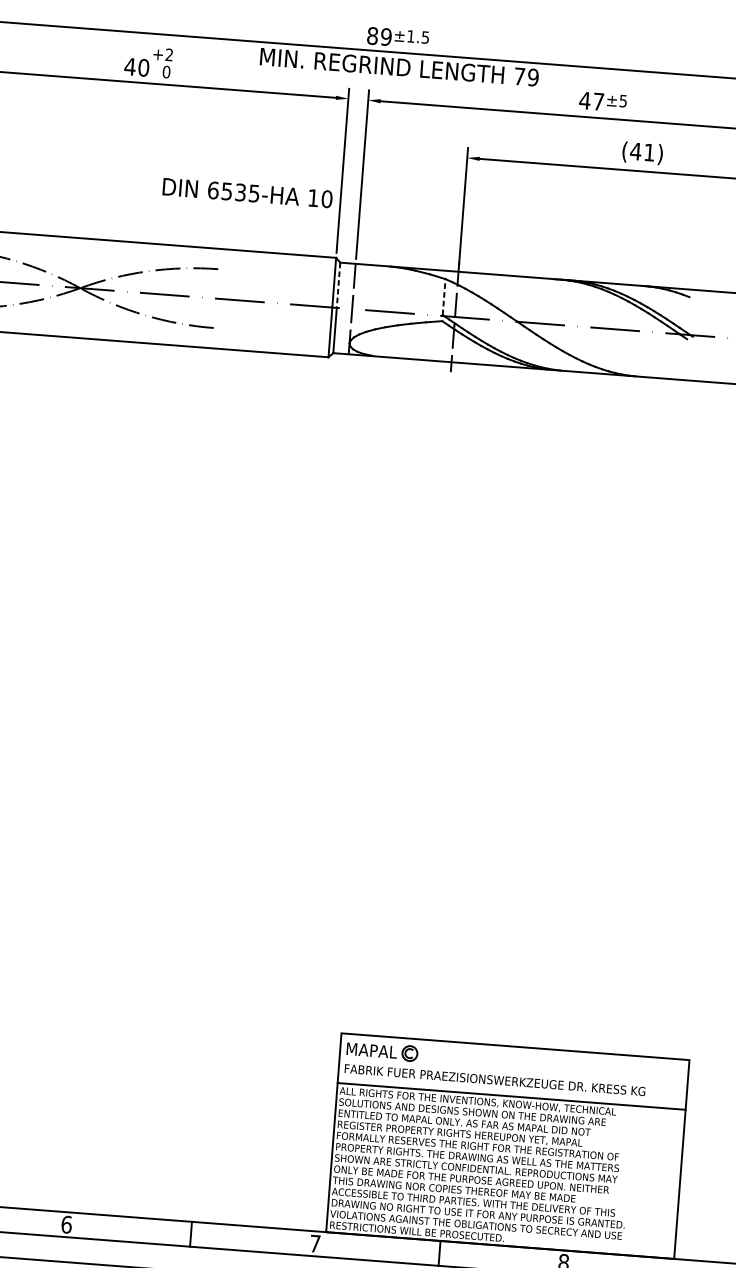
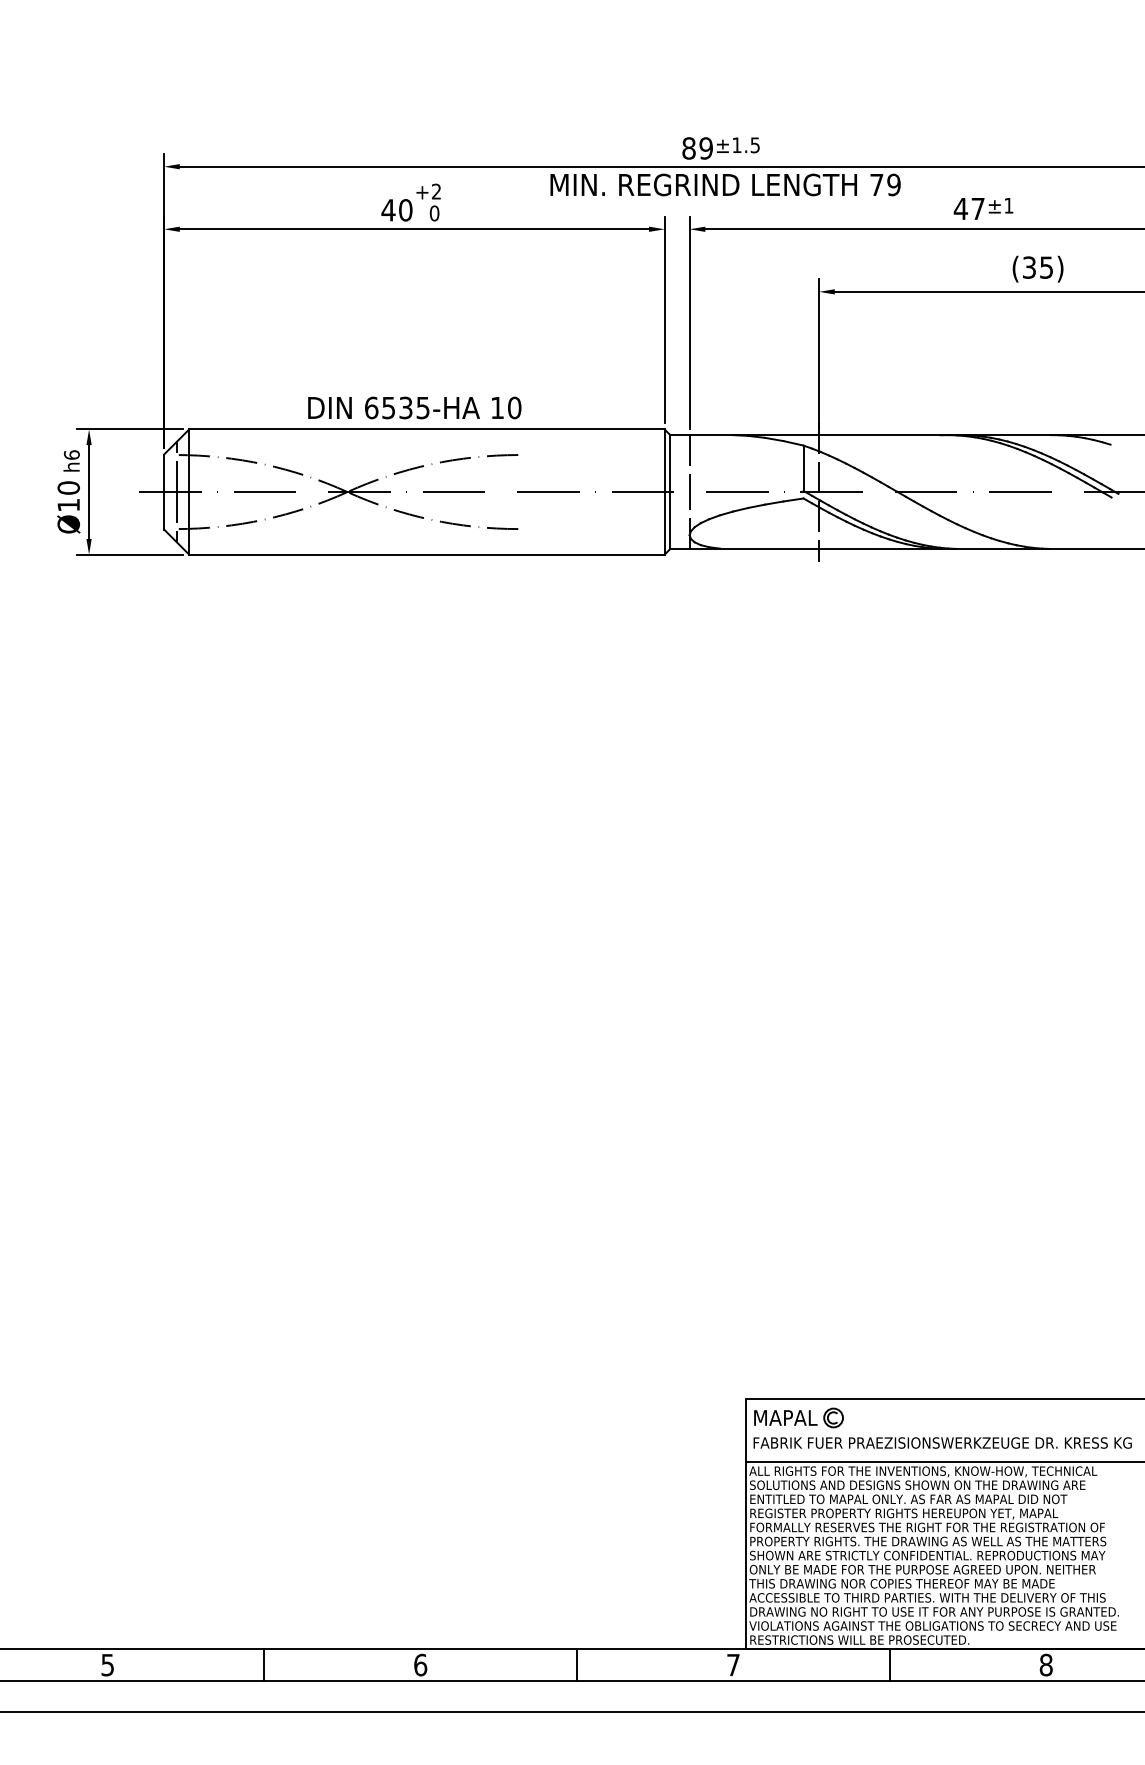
text: (623, 100) -> (1008, 205), ±5 -> ±1
text: (642, 151) -> (1037, 267), (41) -> (35)
text: (247, 192) -> (414, 407), moved
line: (338, 286) -> (670, 464), dashed -> solid
line: (444, 297) -> (803, 468), dashed -> solid

